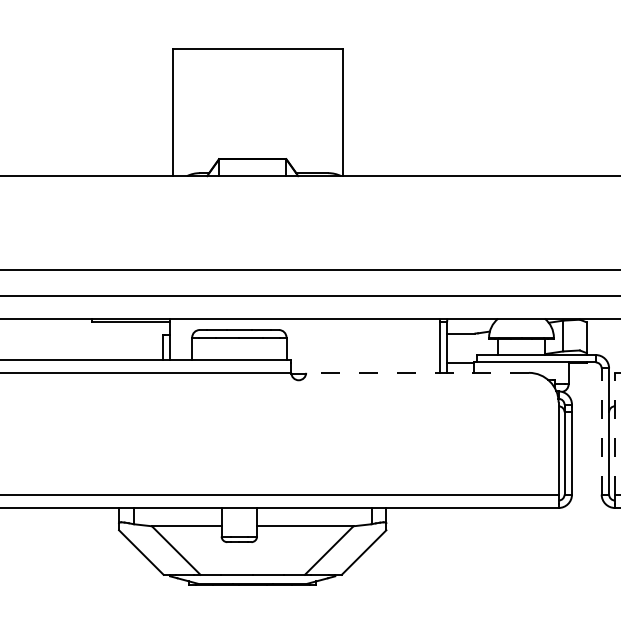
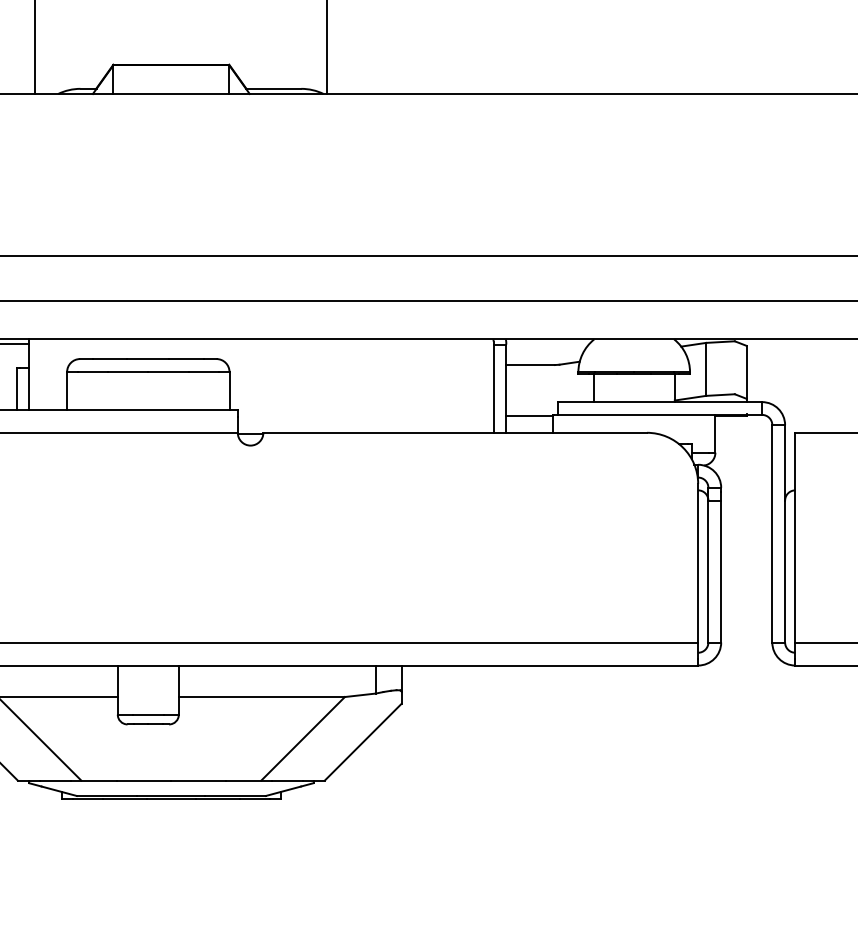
line: (417, 372) -> (455, 432), dashed -> solid
line: (601, 431) -> (771, 533), dashed -> solid
line: (615, 433) -> (796, 537), dashed -> solid

